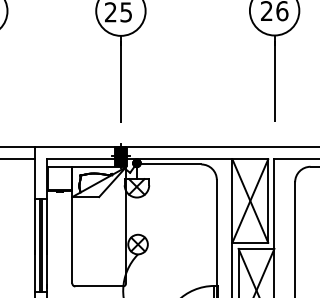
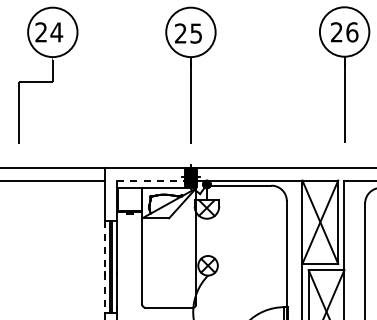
line: (81, 159) -> (151, 180), solid -> dashed
line: (34, 246) -> (104, 267), solid -> dashed

